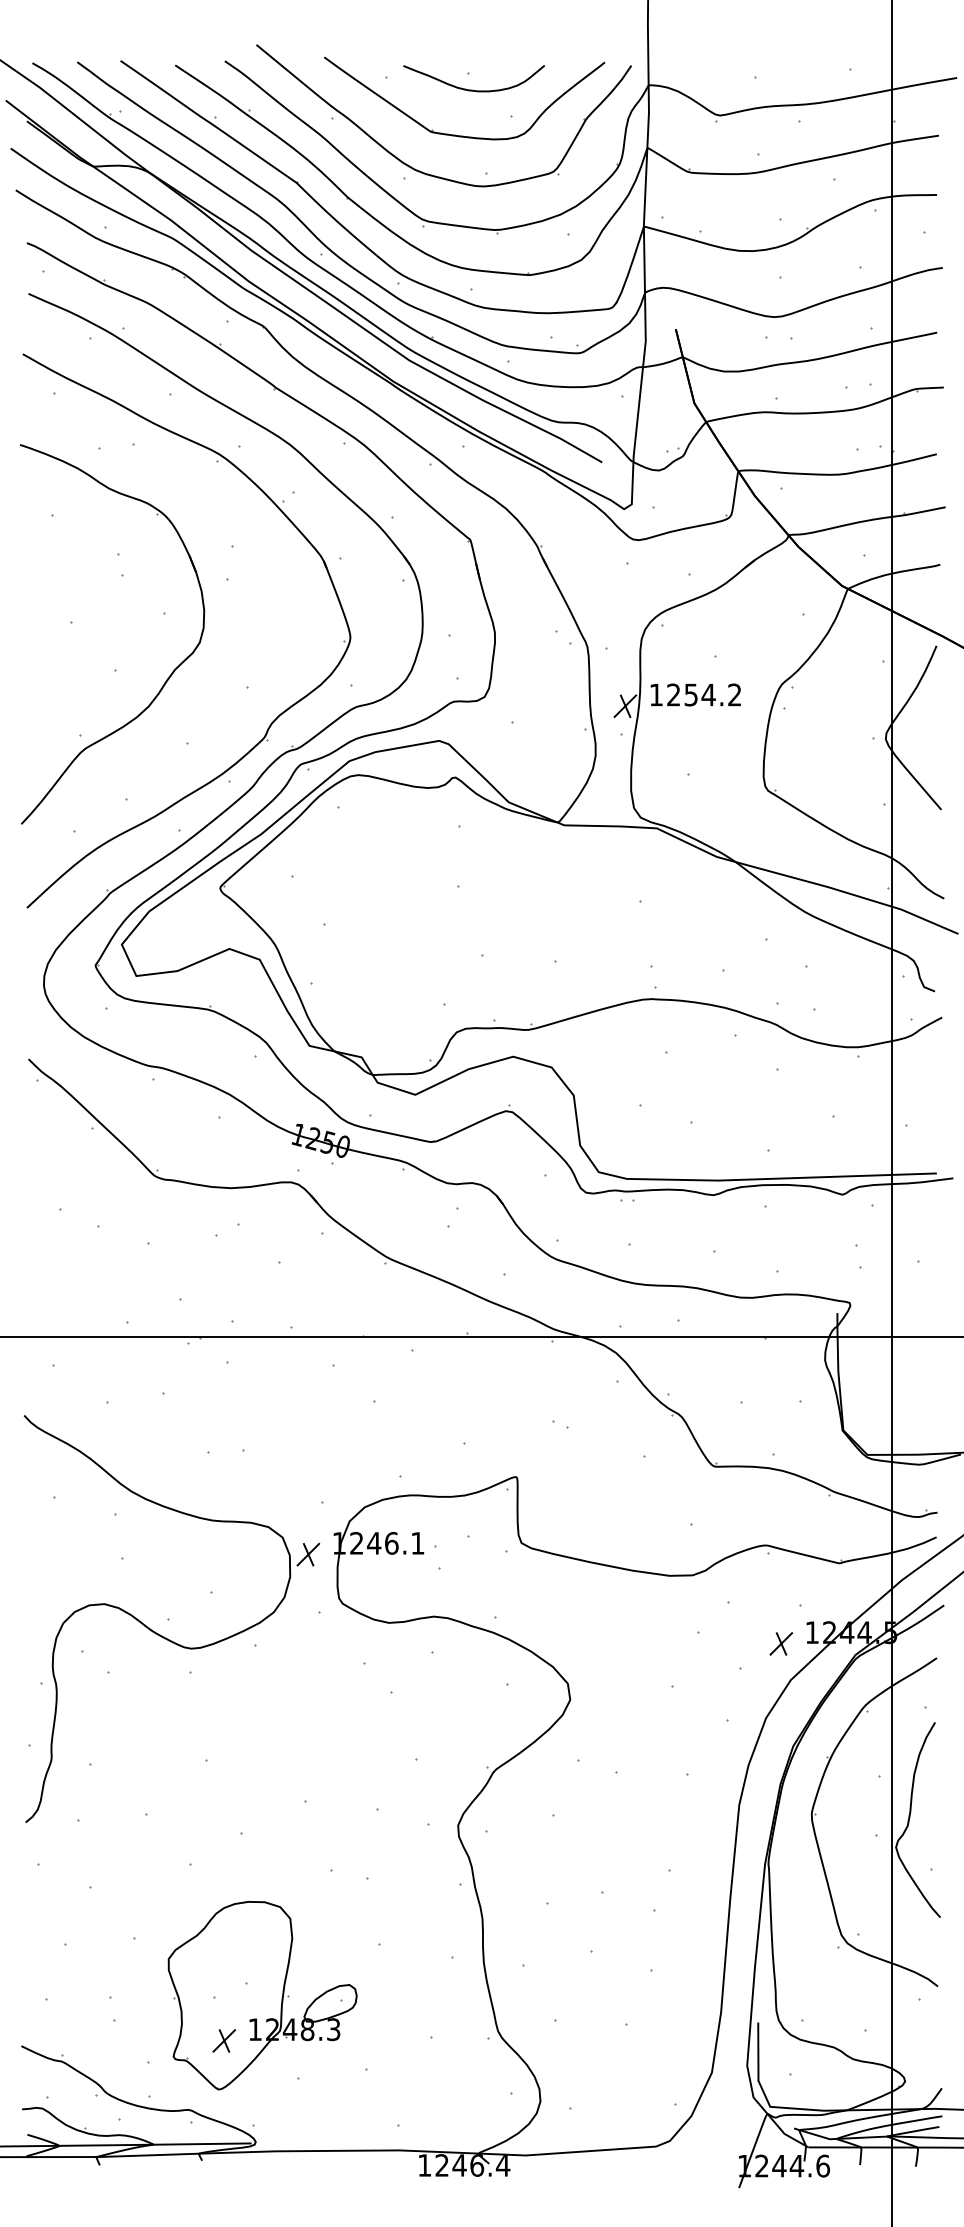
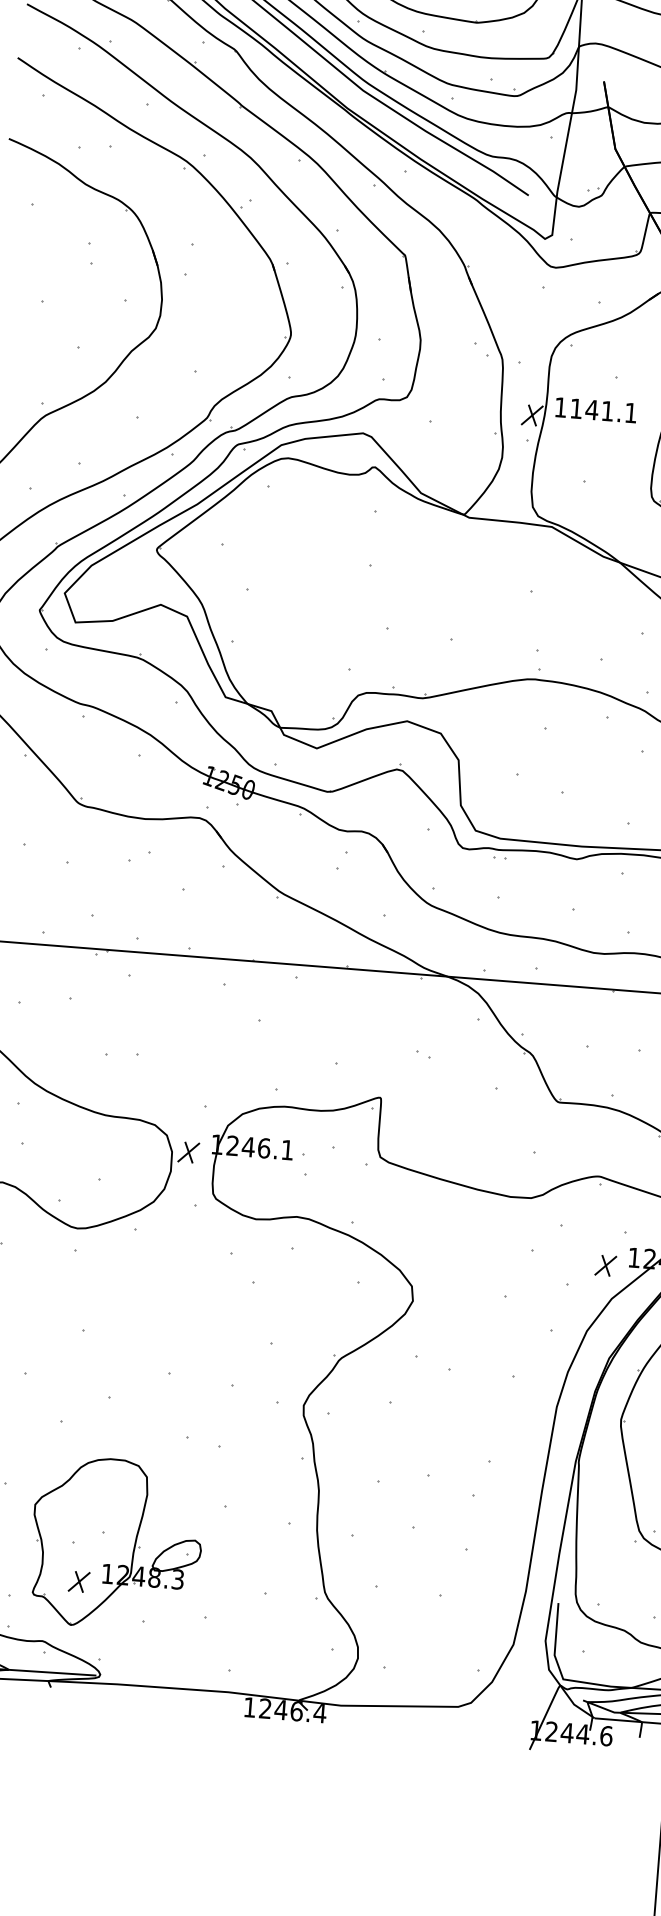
text: (704, 694) -> (603, 410), 1254.2 -> 1141.1

